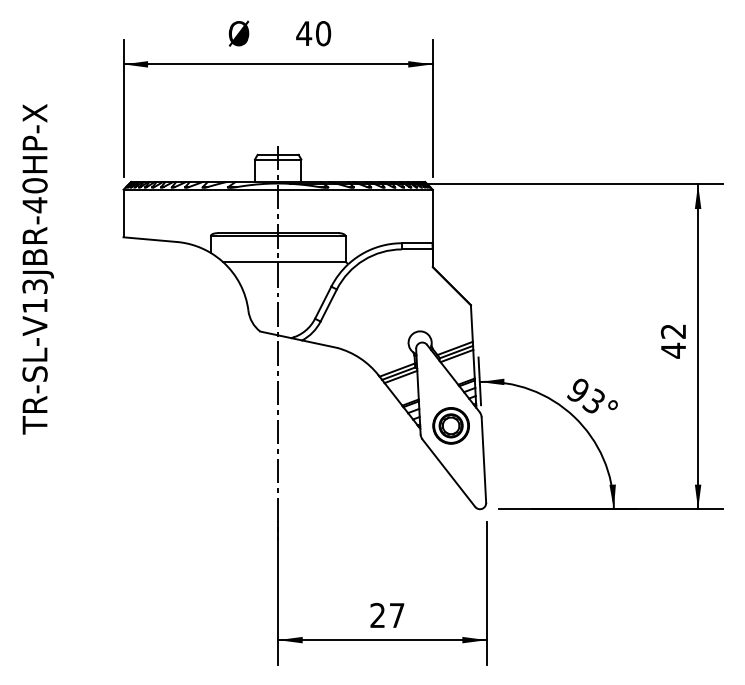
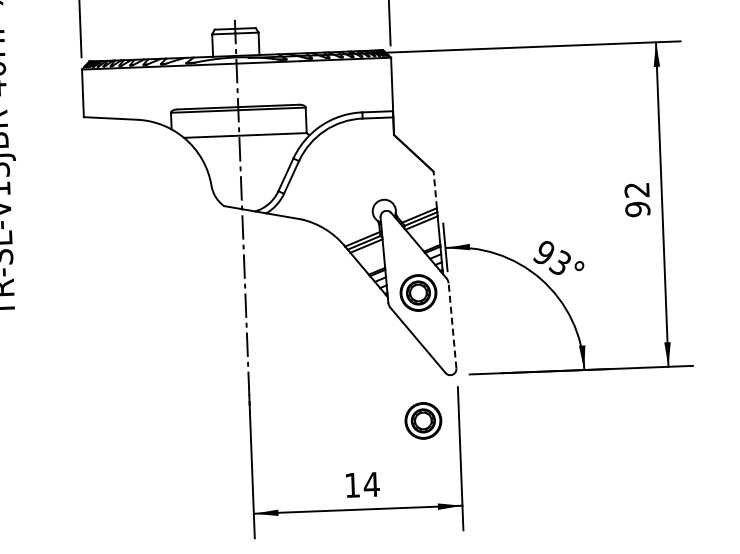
line: (471, 323) -> (434, 189), solid -> dashed
text: (673, 350) -> (637, 209), 42 -> 92
line: (483, 460) -> (452, 326), solid -> dashed
part: (450, 553) -> (422, 420), added
text: (387, 614) -> (362, 483), 27 -> 14

